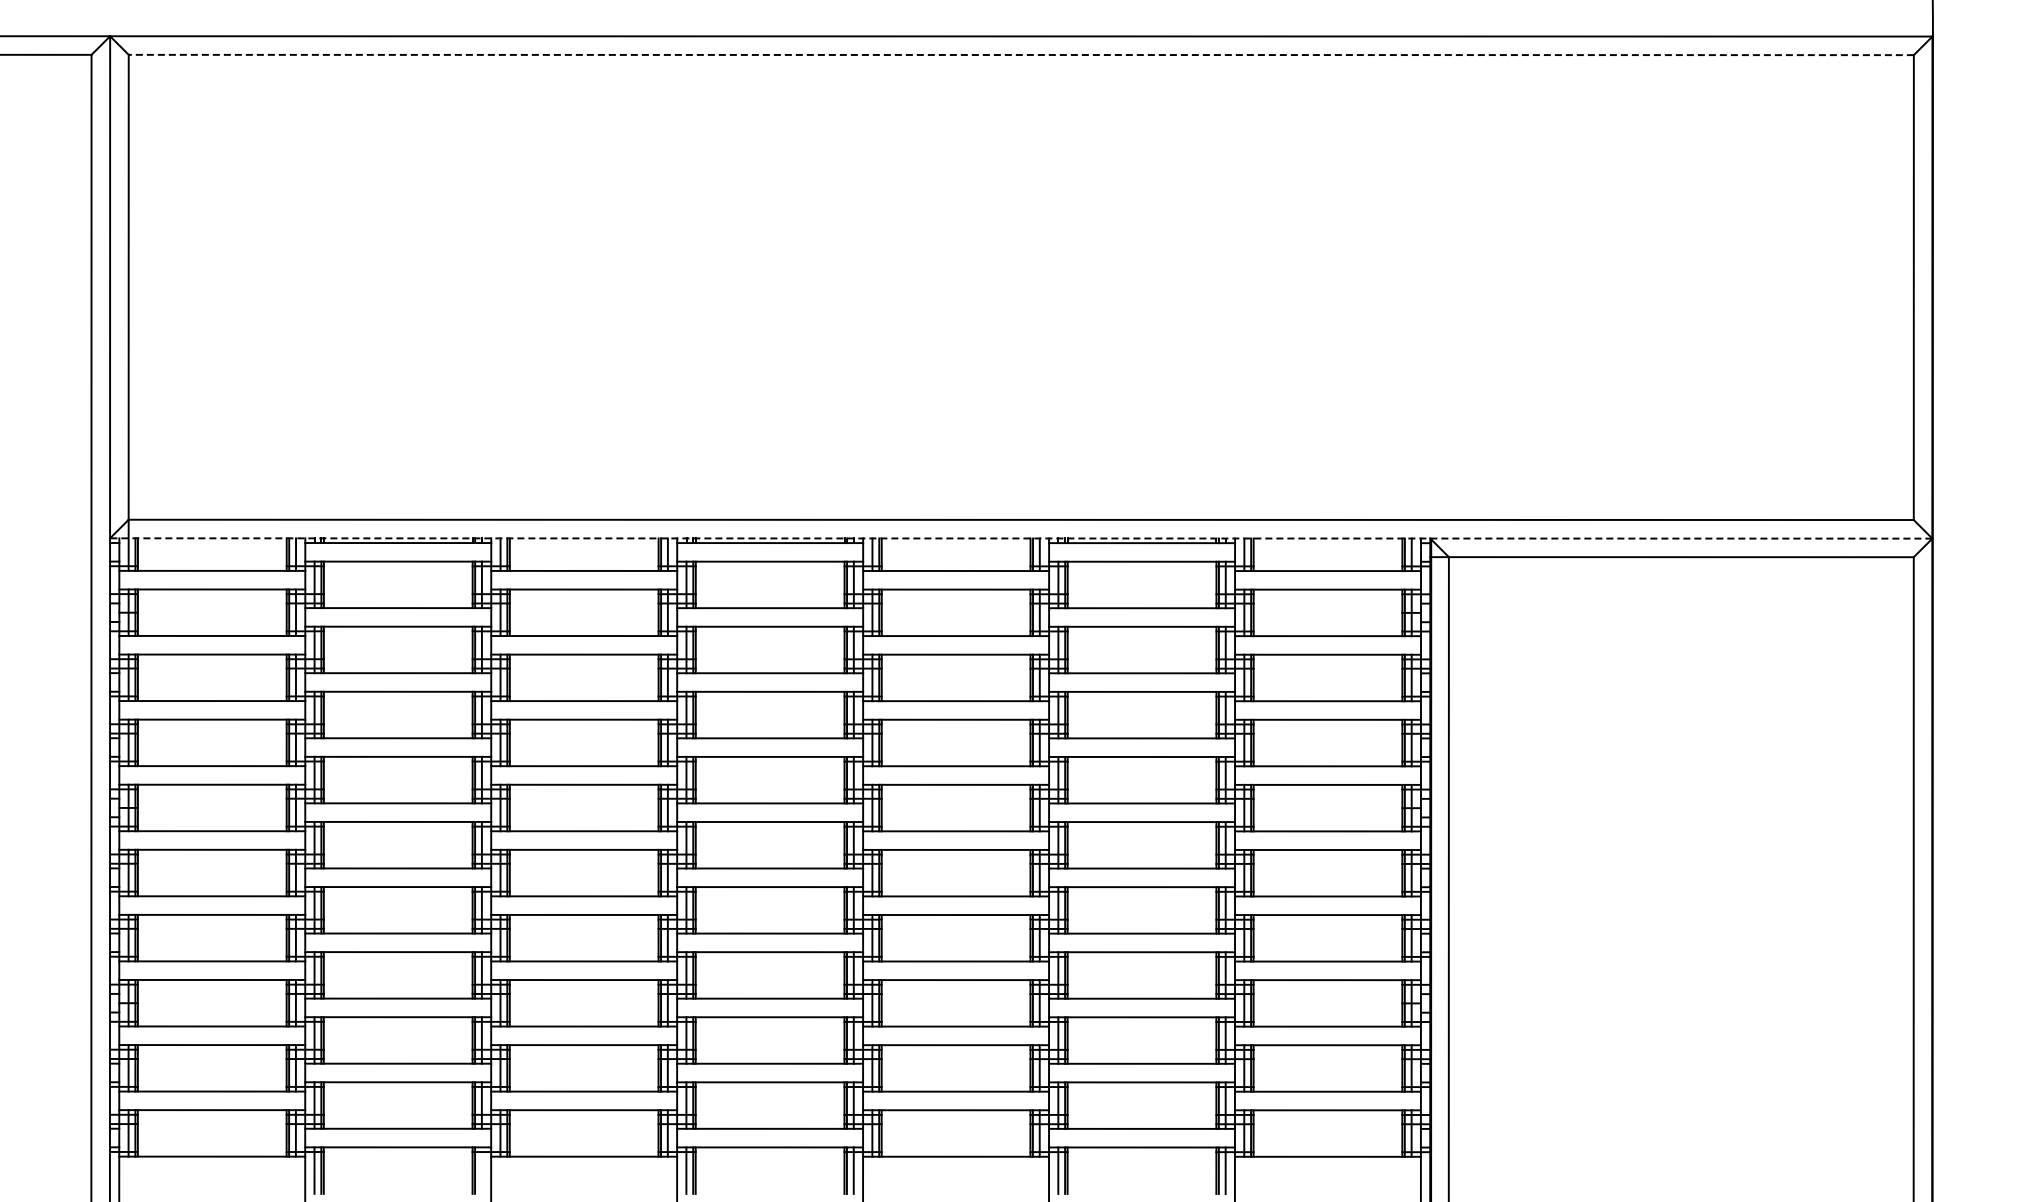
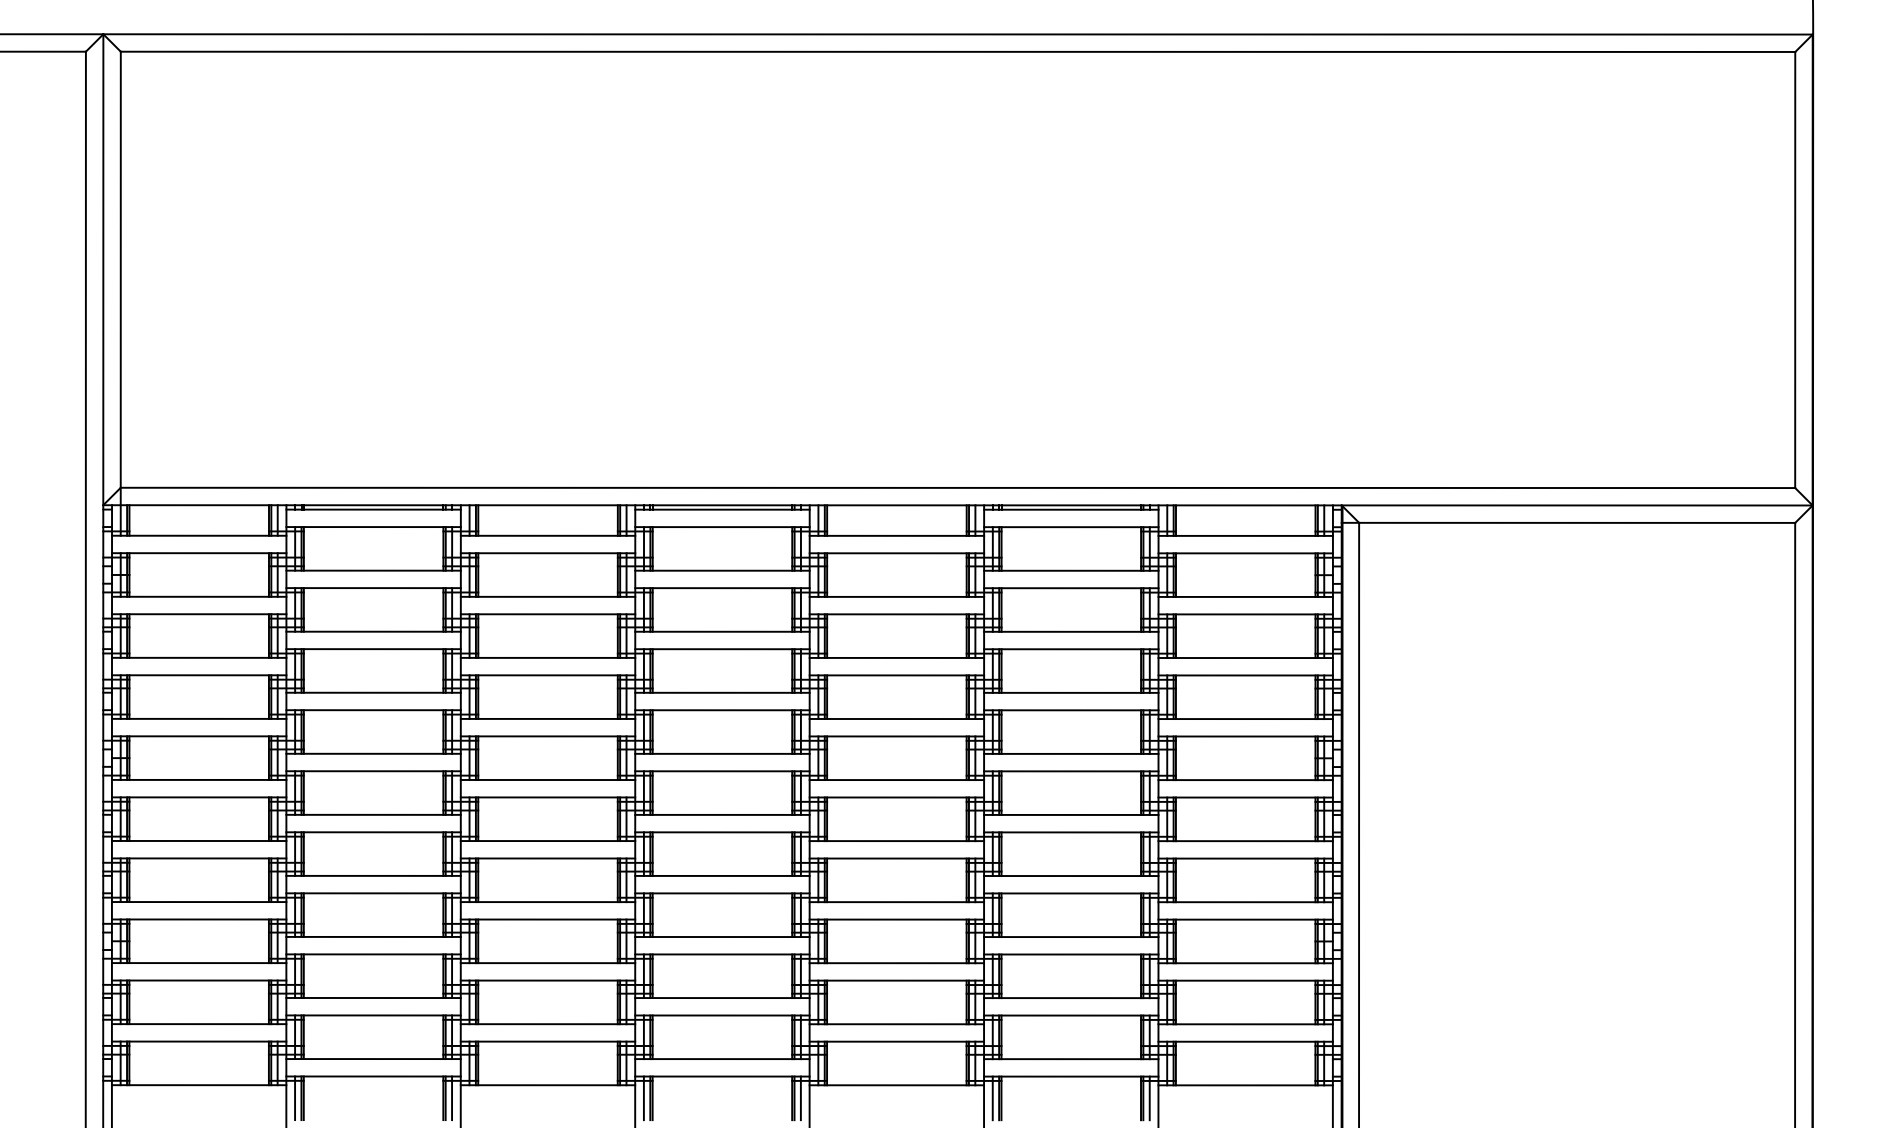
line: (1021, 55) -> (958, 52), dashed -> solid
line: (1020, 538) -> (957, 505), dashed -> solid
line: (481, 1170) -> (451, 1098), added

